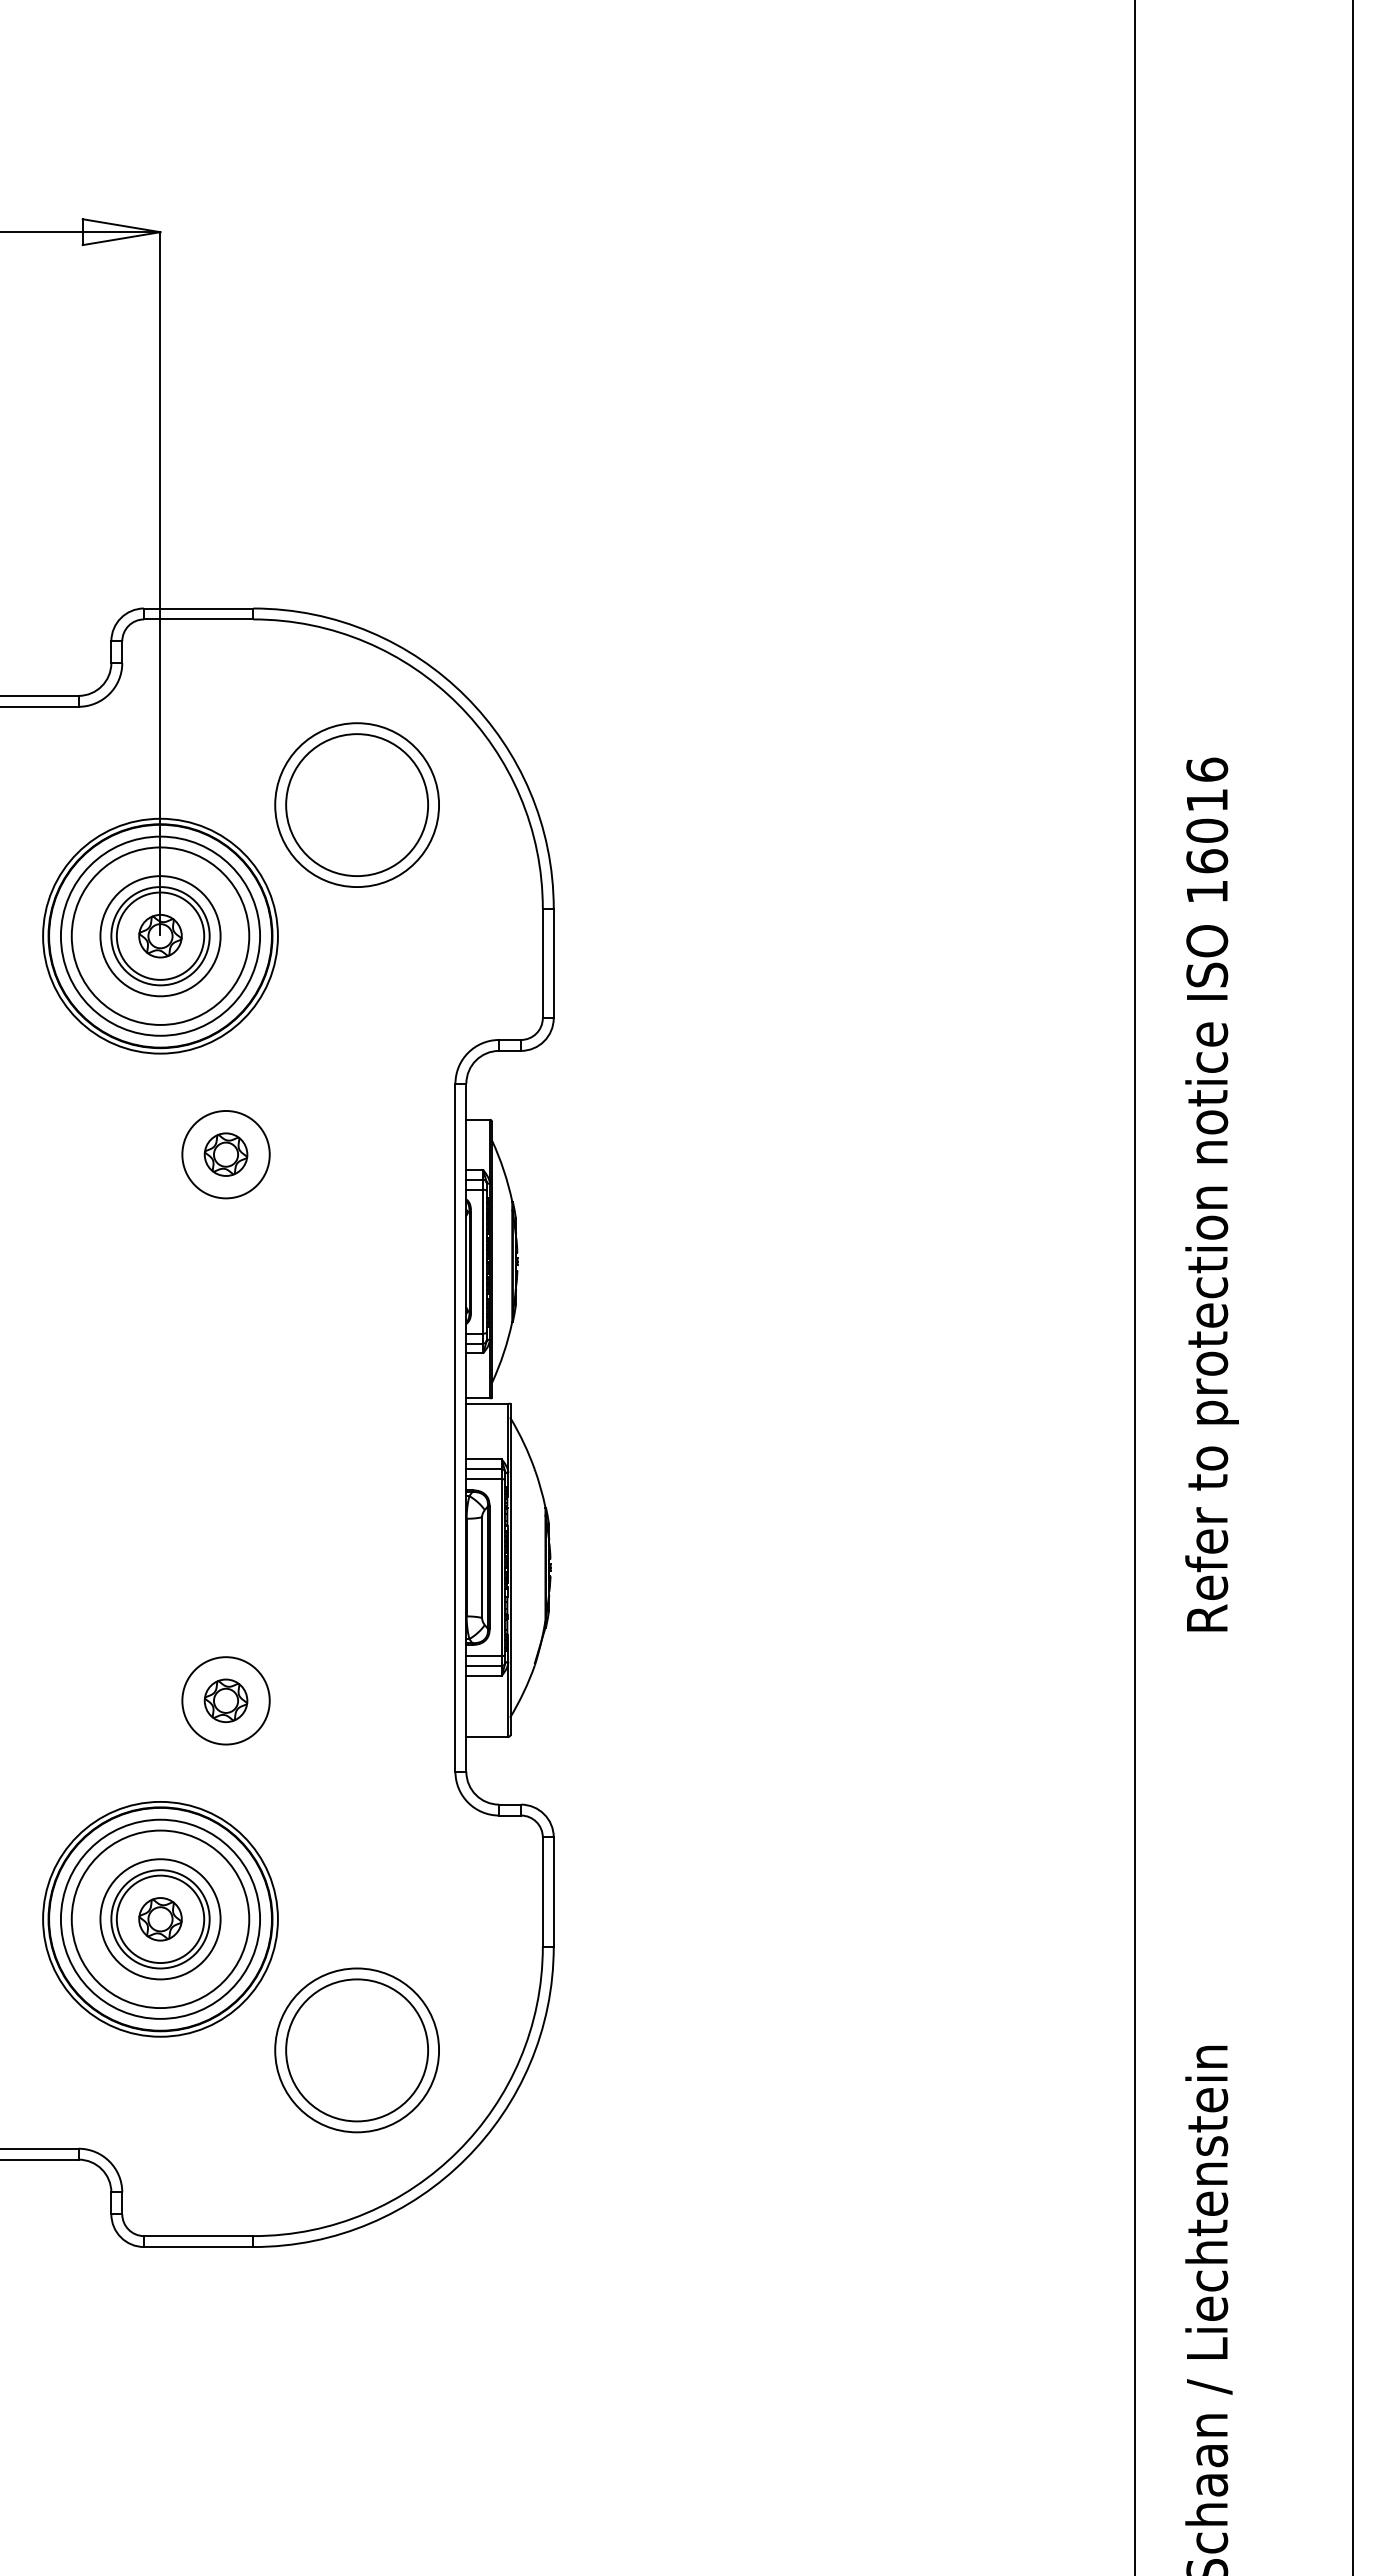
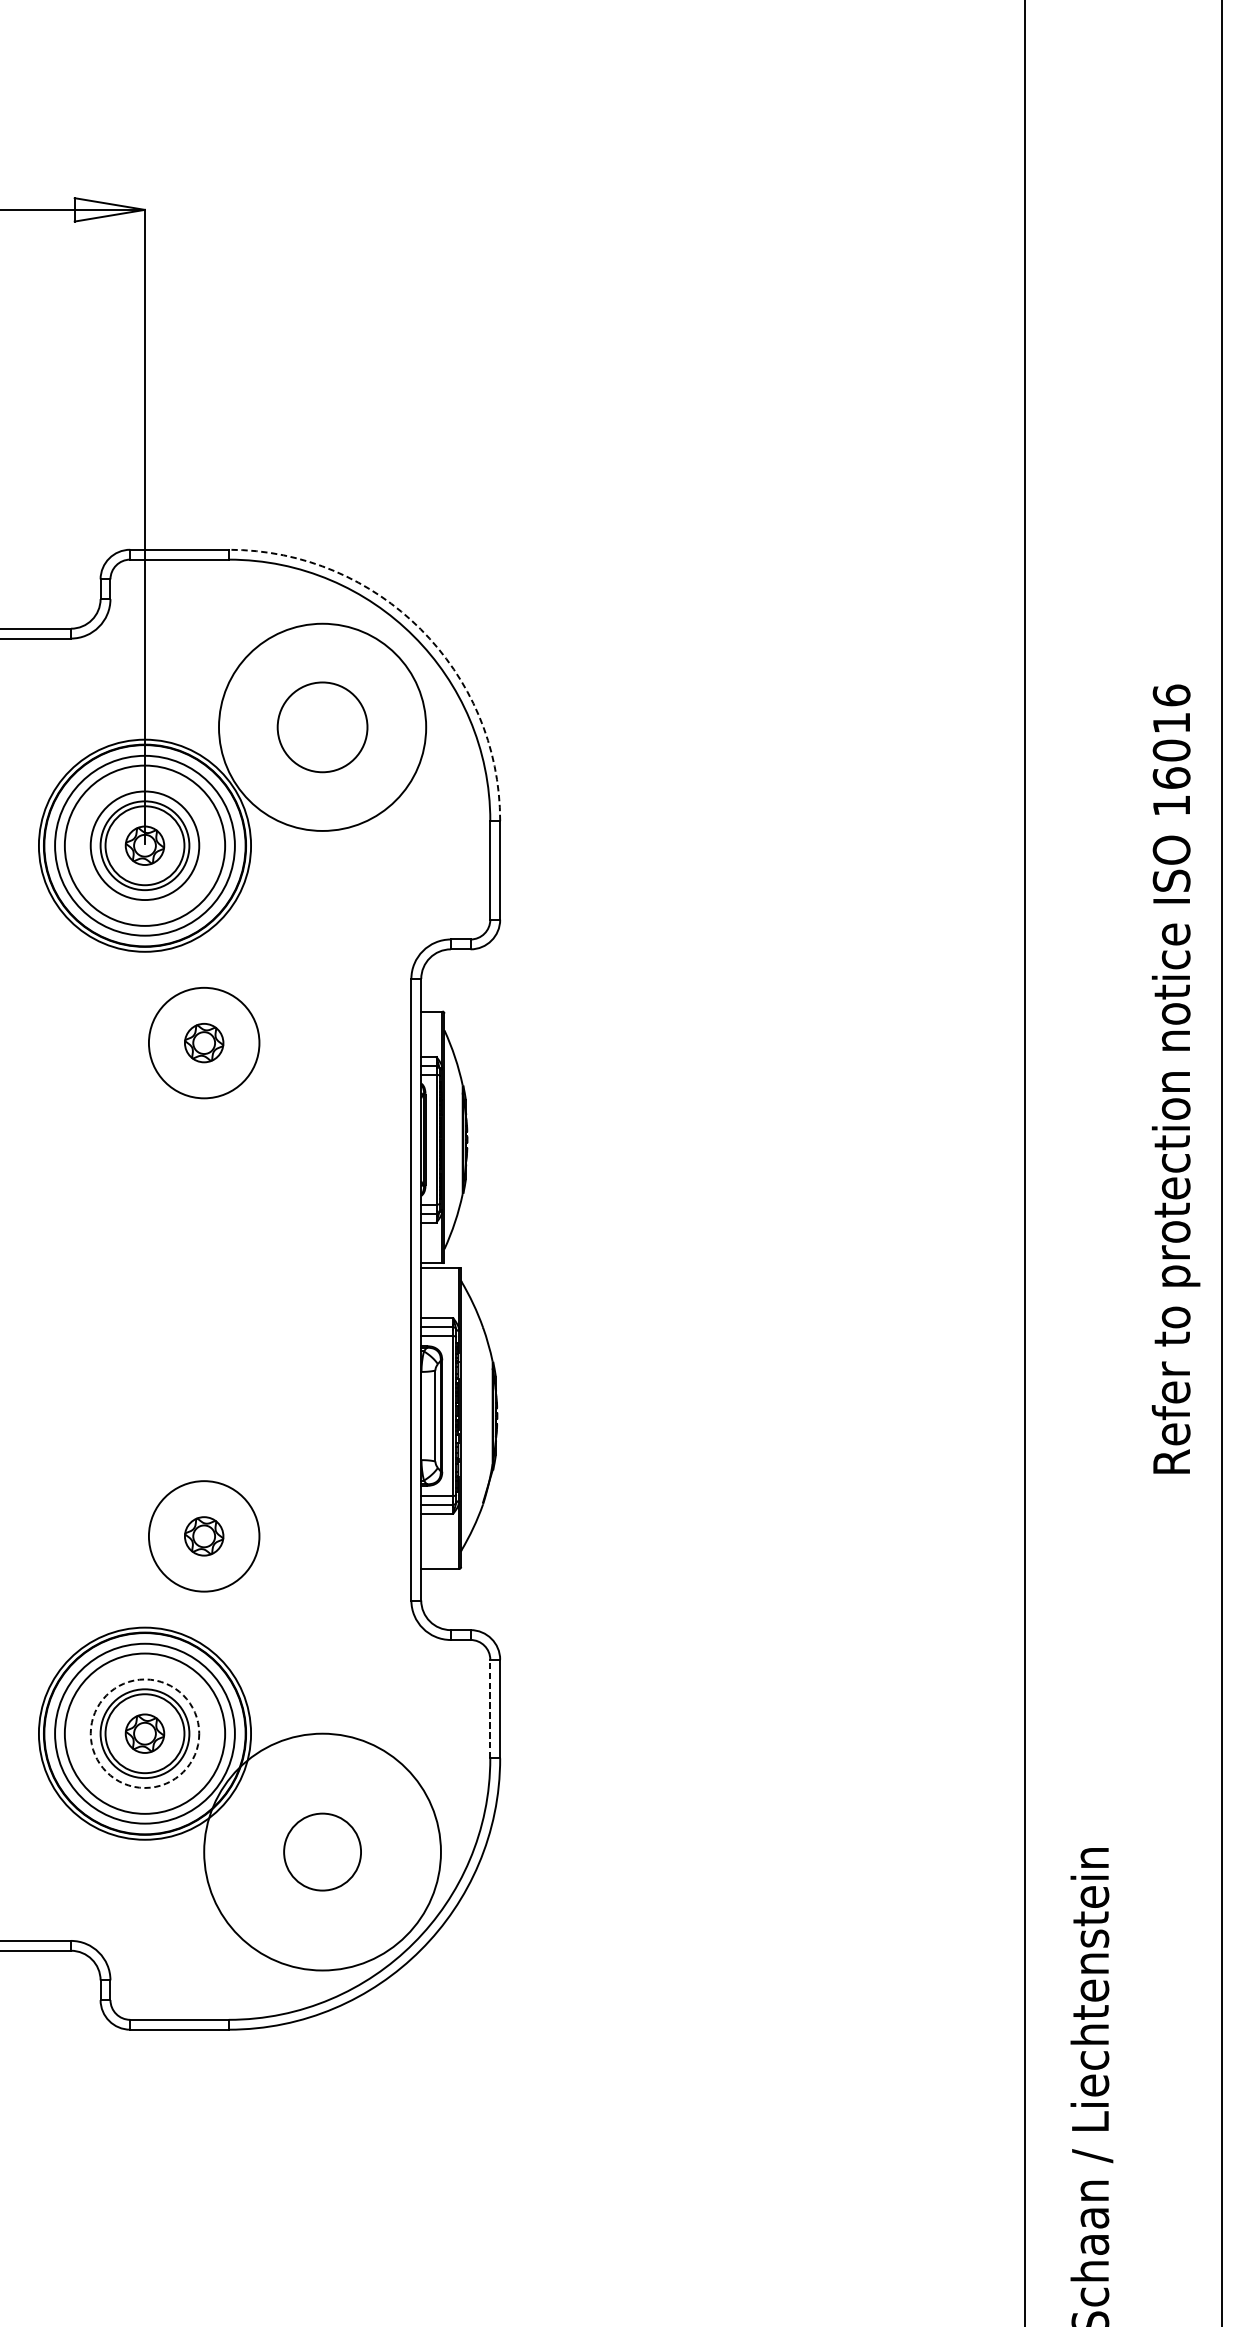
arc: (465, 696) -> (420, 629), solid -> dashed
circle: (357, 805) -> (322, 727), size x0.7
circle: (357, 805) -> (322, 727), size x1.4
circle: (225, 1154) -> (203, 1042), size x1.4
text: (1211, 1194) -> (1175, 1079), moved
circle: (225, 1700) -> (203, 1536), size x1.4
line: (542, 1892) -> (490, 1709), solid -> dashed
circle: (160, 1919) -> (144, 1733), solid -> dashed
circle: (357, 2050) -> (322, 1852), size x0.6
circle: (357, 2050) -> (322, 1852), size x1.6

